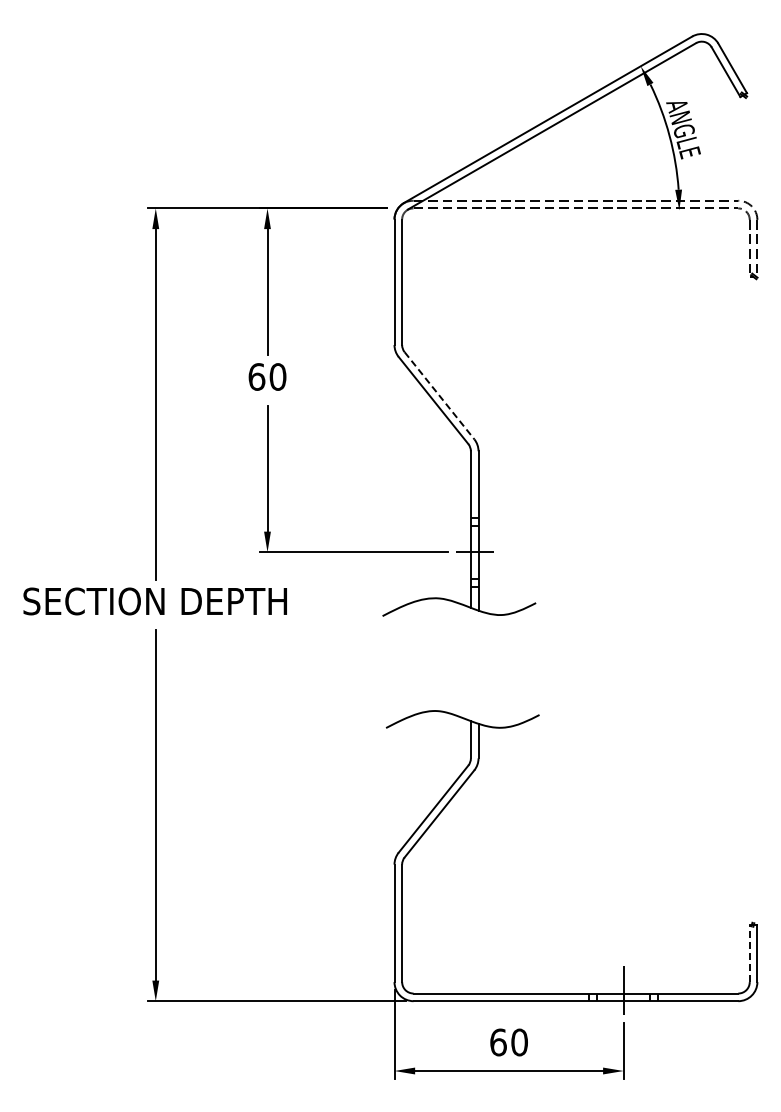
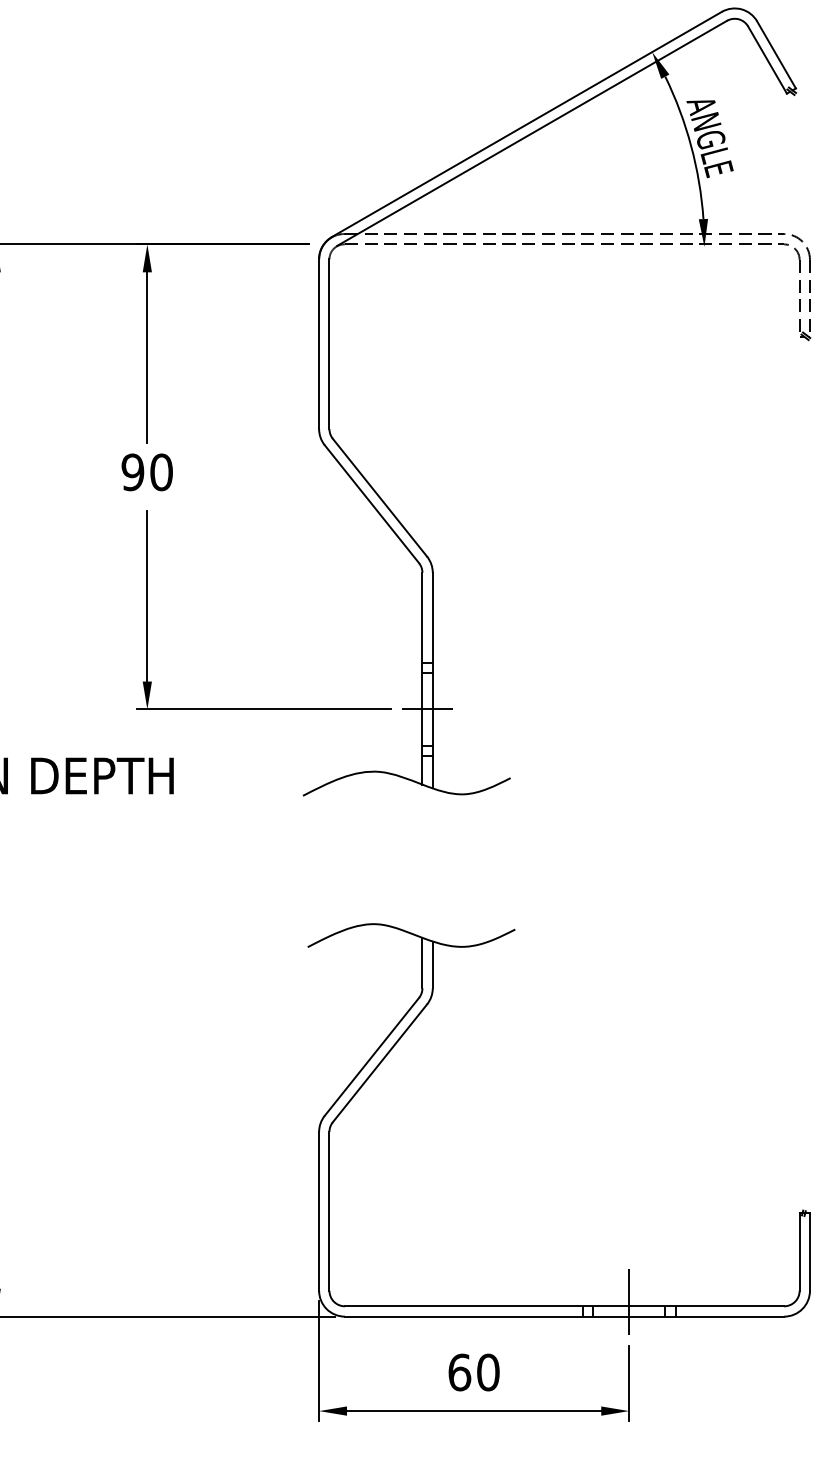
text: (256, 376) -> (132, 471), 60 -> 90
line: (439, 395) -> (379, 497), dashed -> solid
line: (749, 953) -> (799, 1252), dashed -> solid

